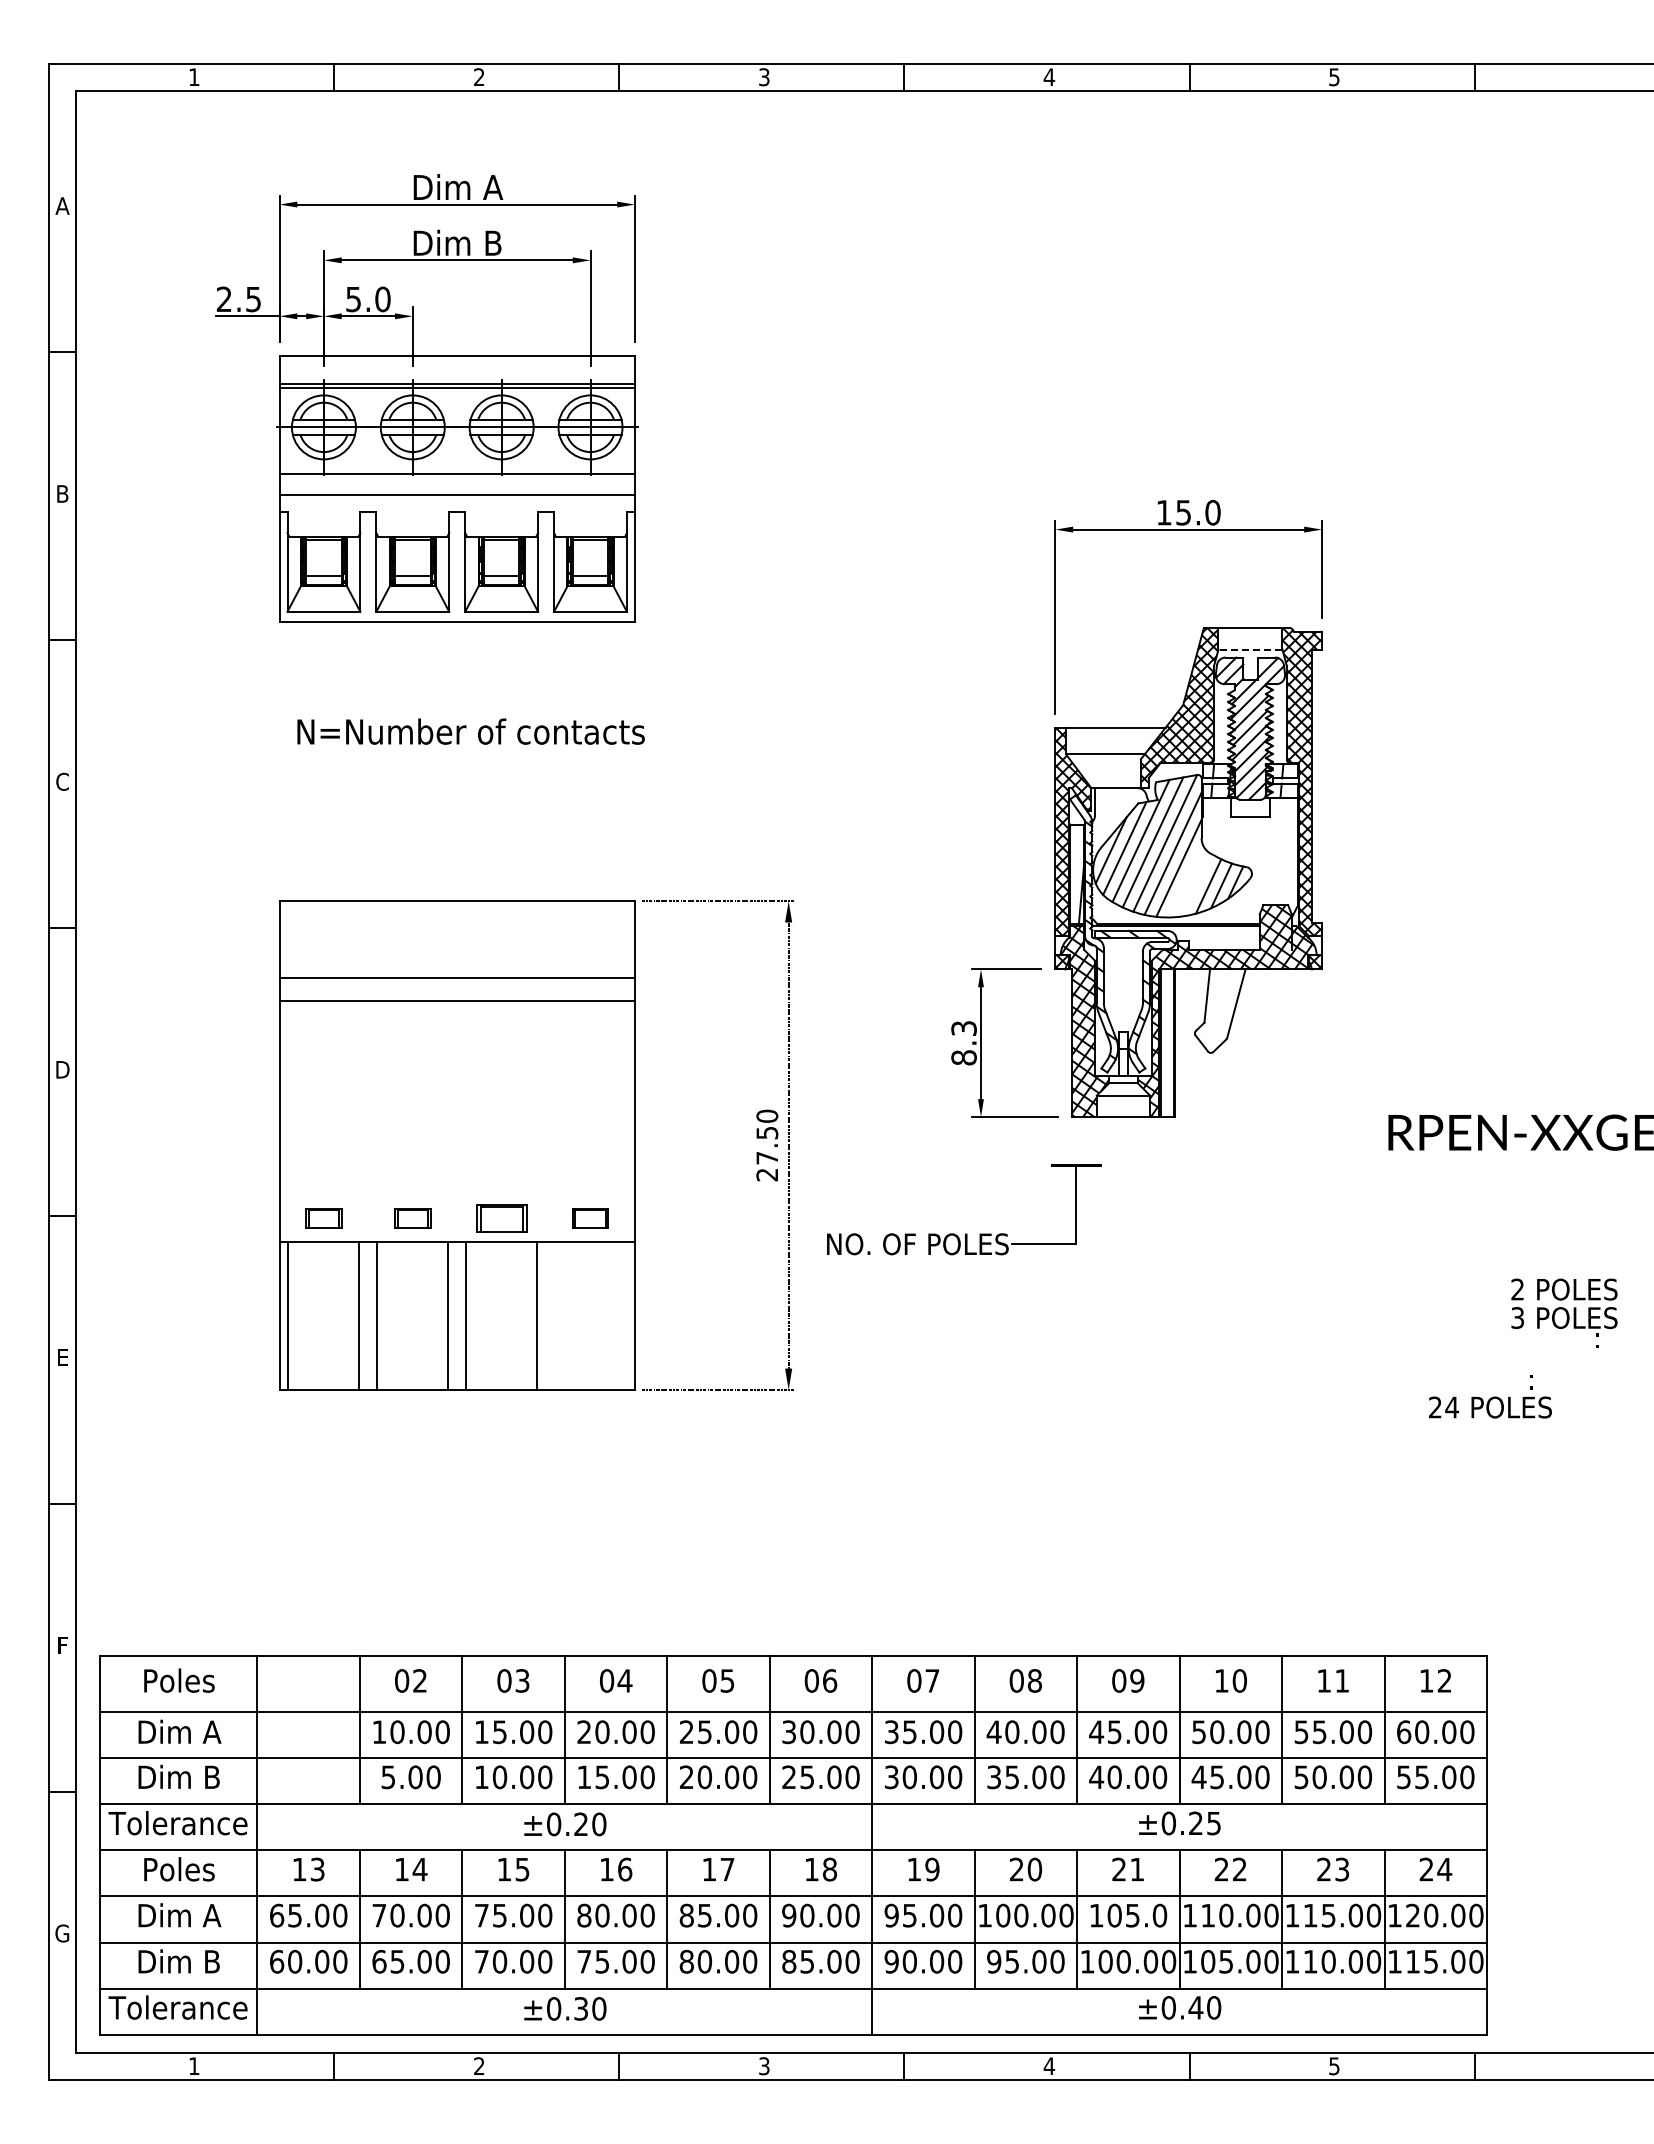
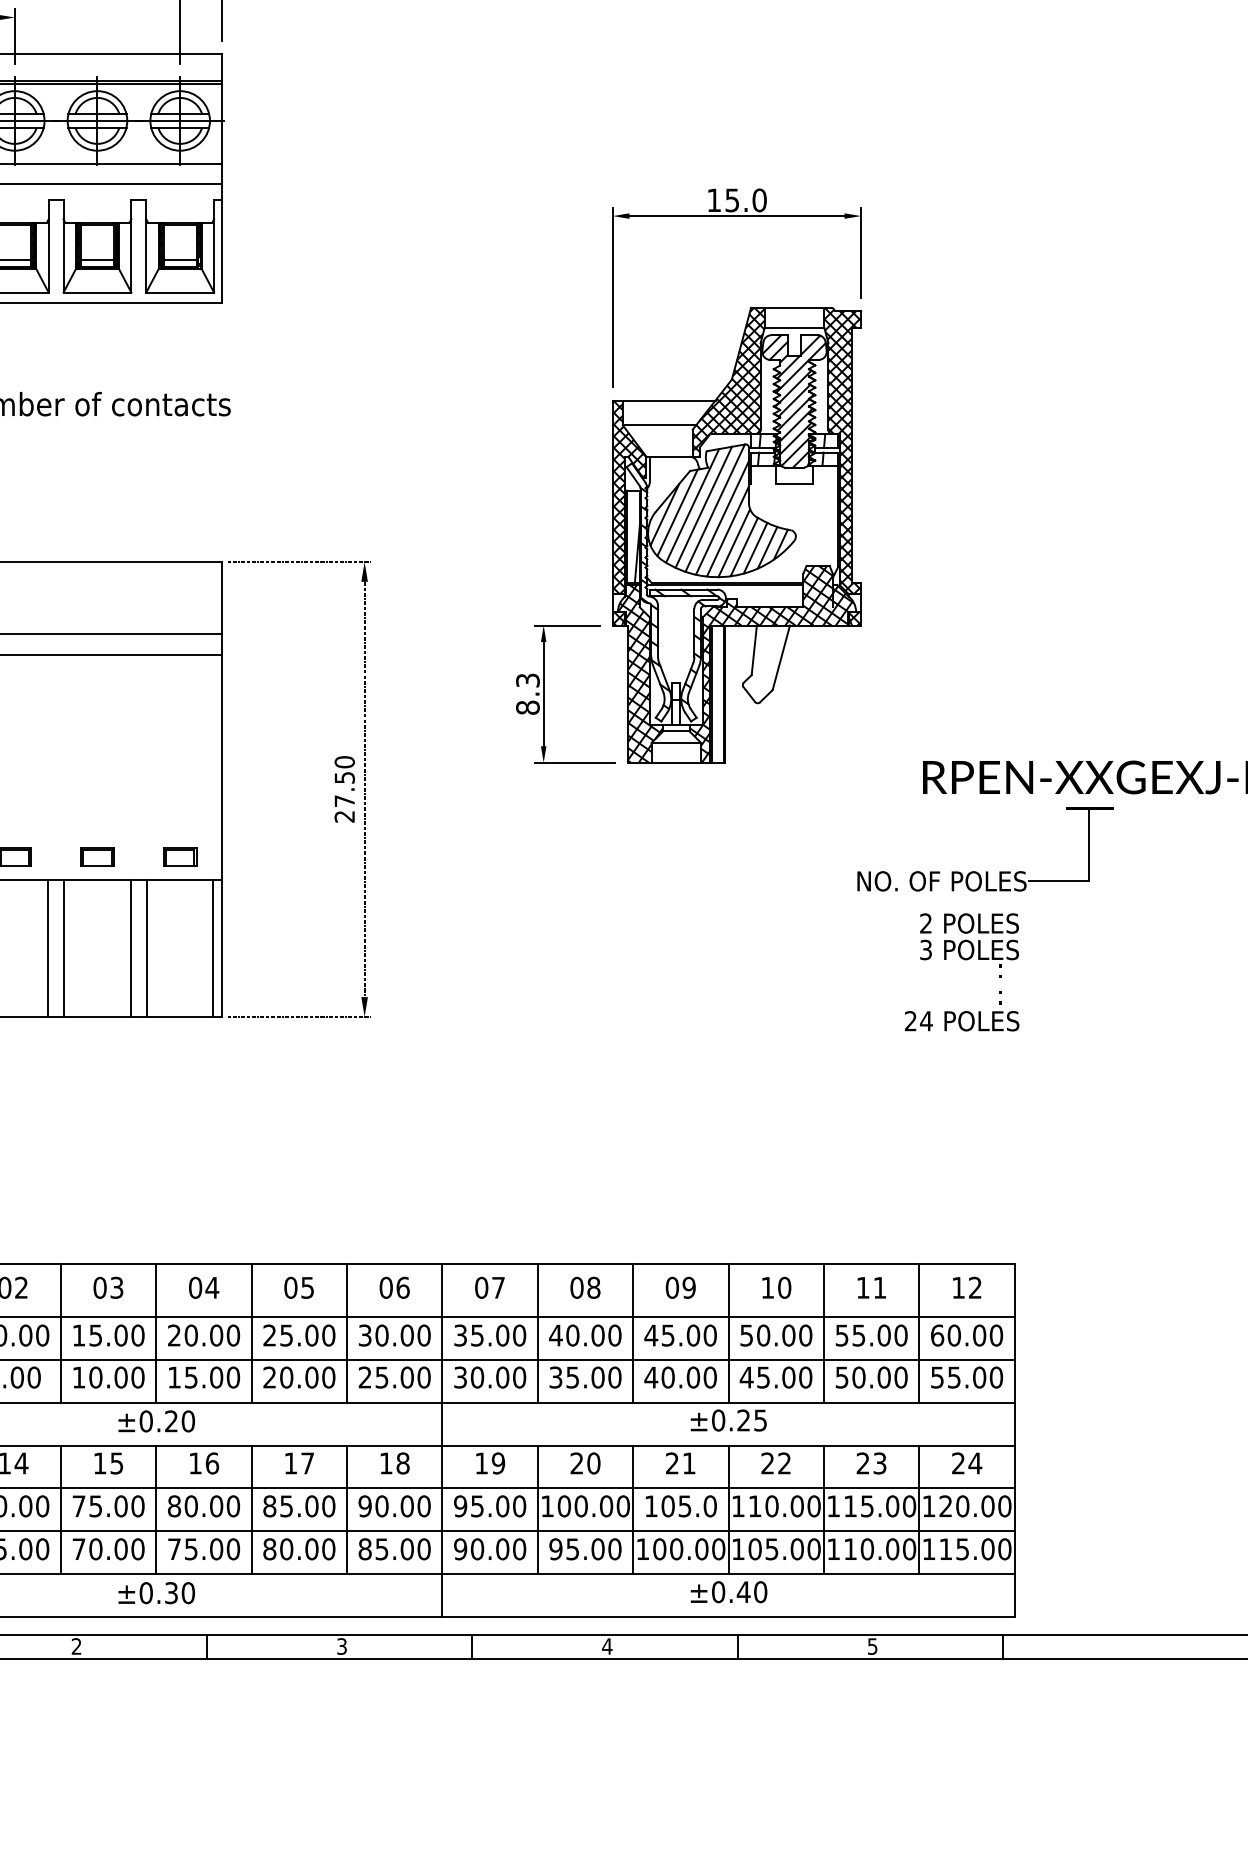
line: (1250, 649) -> (794, 327), dashed -> solid
line: (1185, 880) -> (734, 542), added
line: (1196, 884) -> (744, 546), added
part: (501, 1218) -> (97, 857), size x0.71
part: (965, 1233) -> (986, 871), moved
text: (1564, 1312) -> (969, 944), moved
line: (554, 1315) -> (146, 947), added
line: (626, 1315) -> (213, 947), added
text: (1490, 1396) -> (962, 1010), moved

